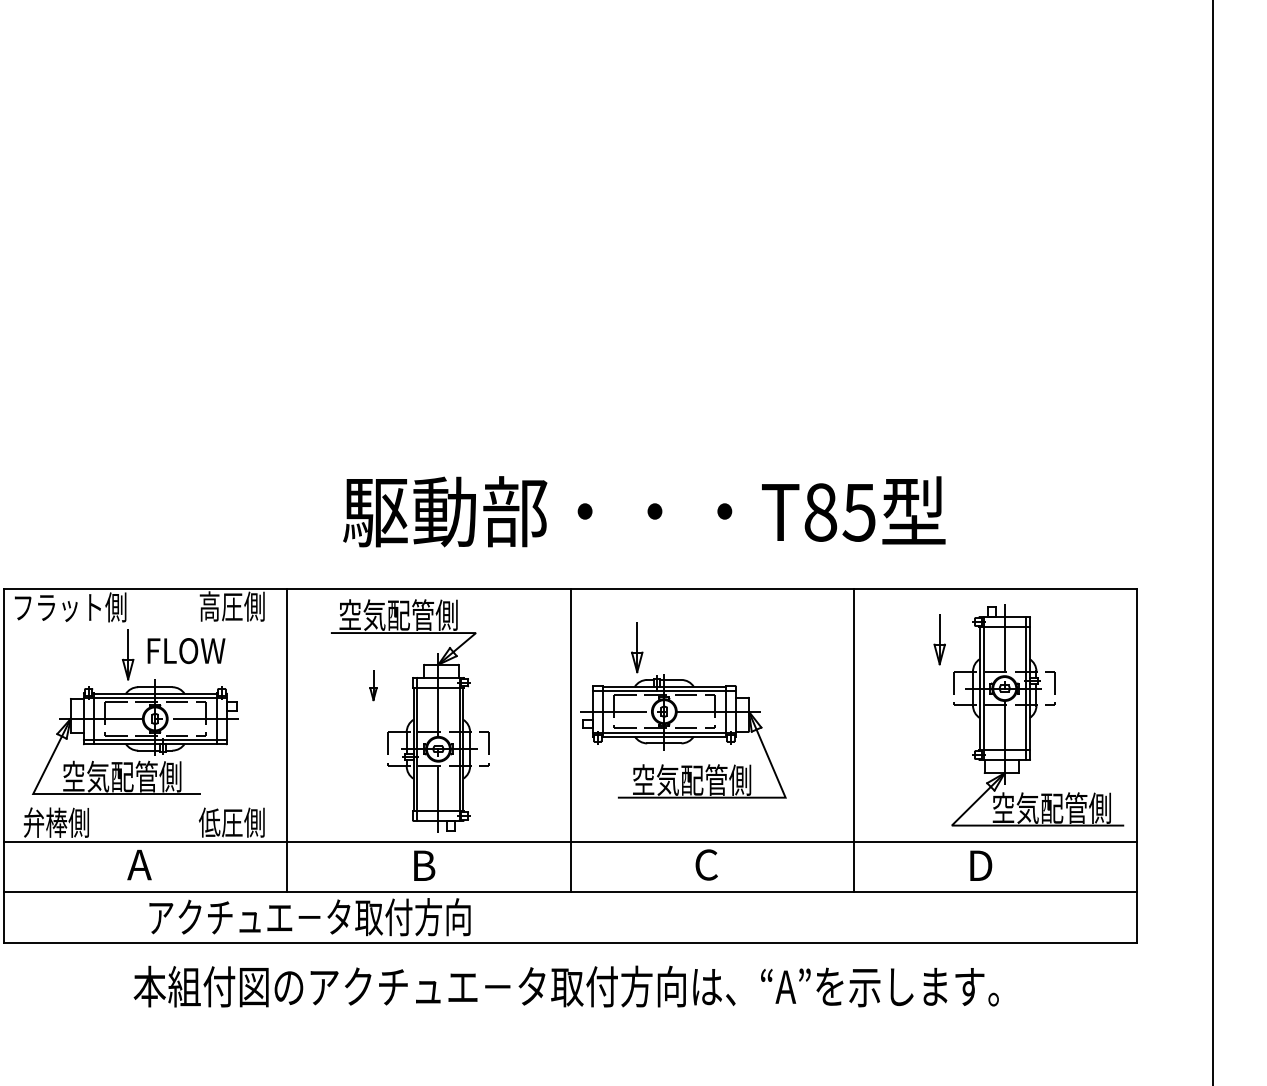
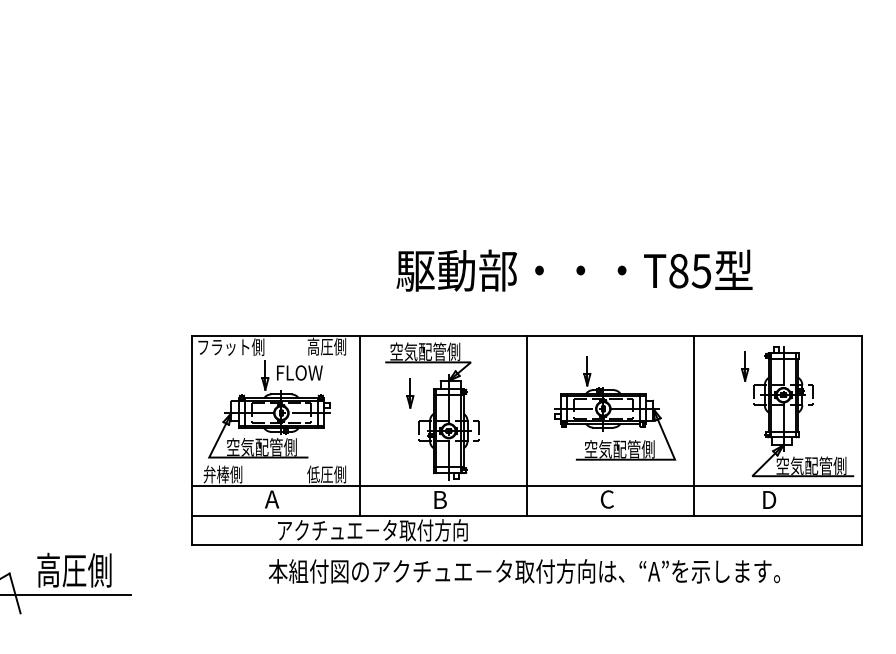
text: (644, 511) -> (574, 270), moved
part: (373, 685) -> (410, 393), size x1.67
part: (684, 711) -> (615, 408), moved

